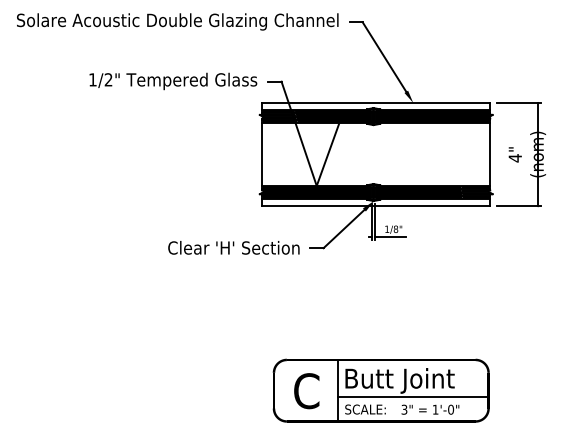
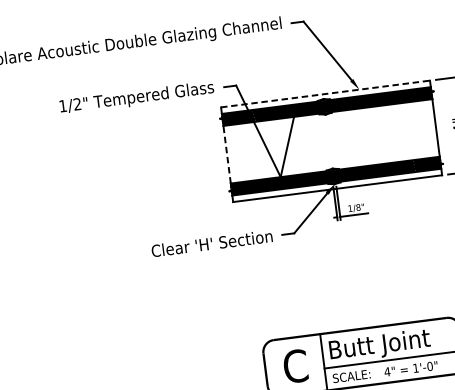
line: (376, 102) -> (325, 93), solid -> dashed
line: (262, 154) -> (227, 154), solid -> dashed
text: (404, 409) -> (387, 371), 3" -> 4"

